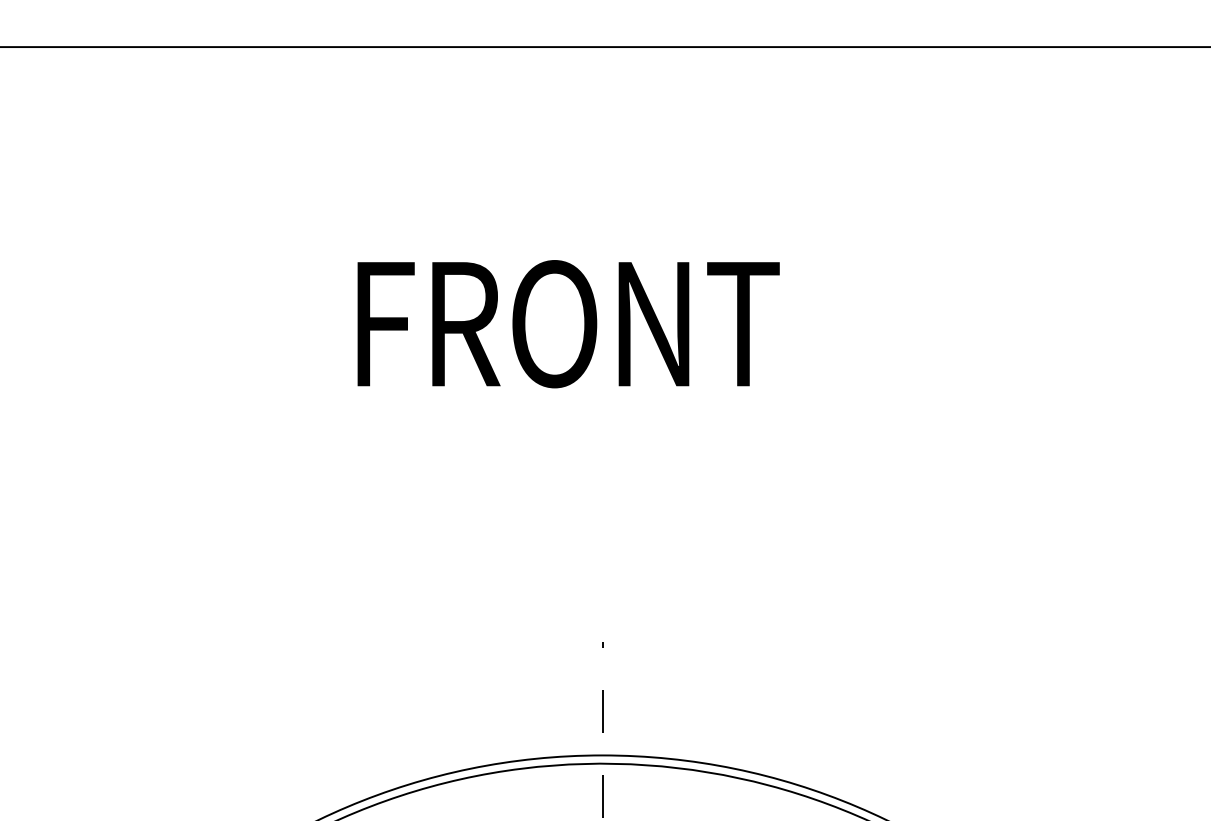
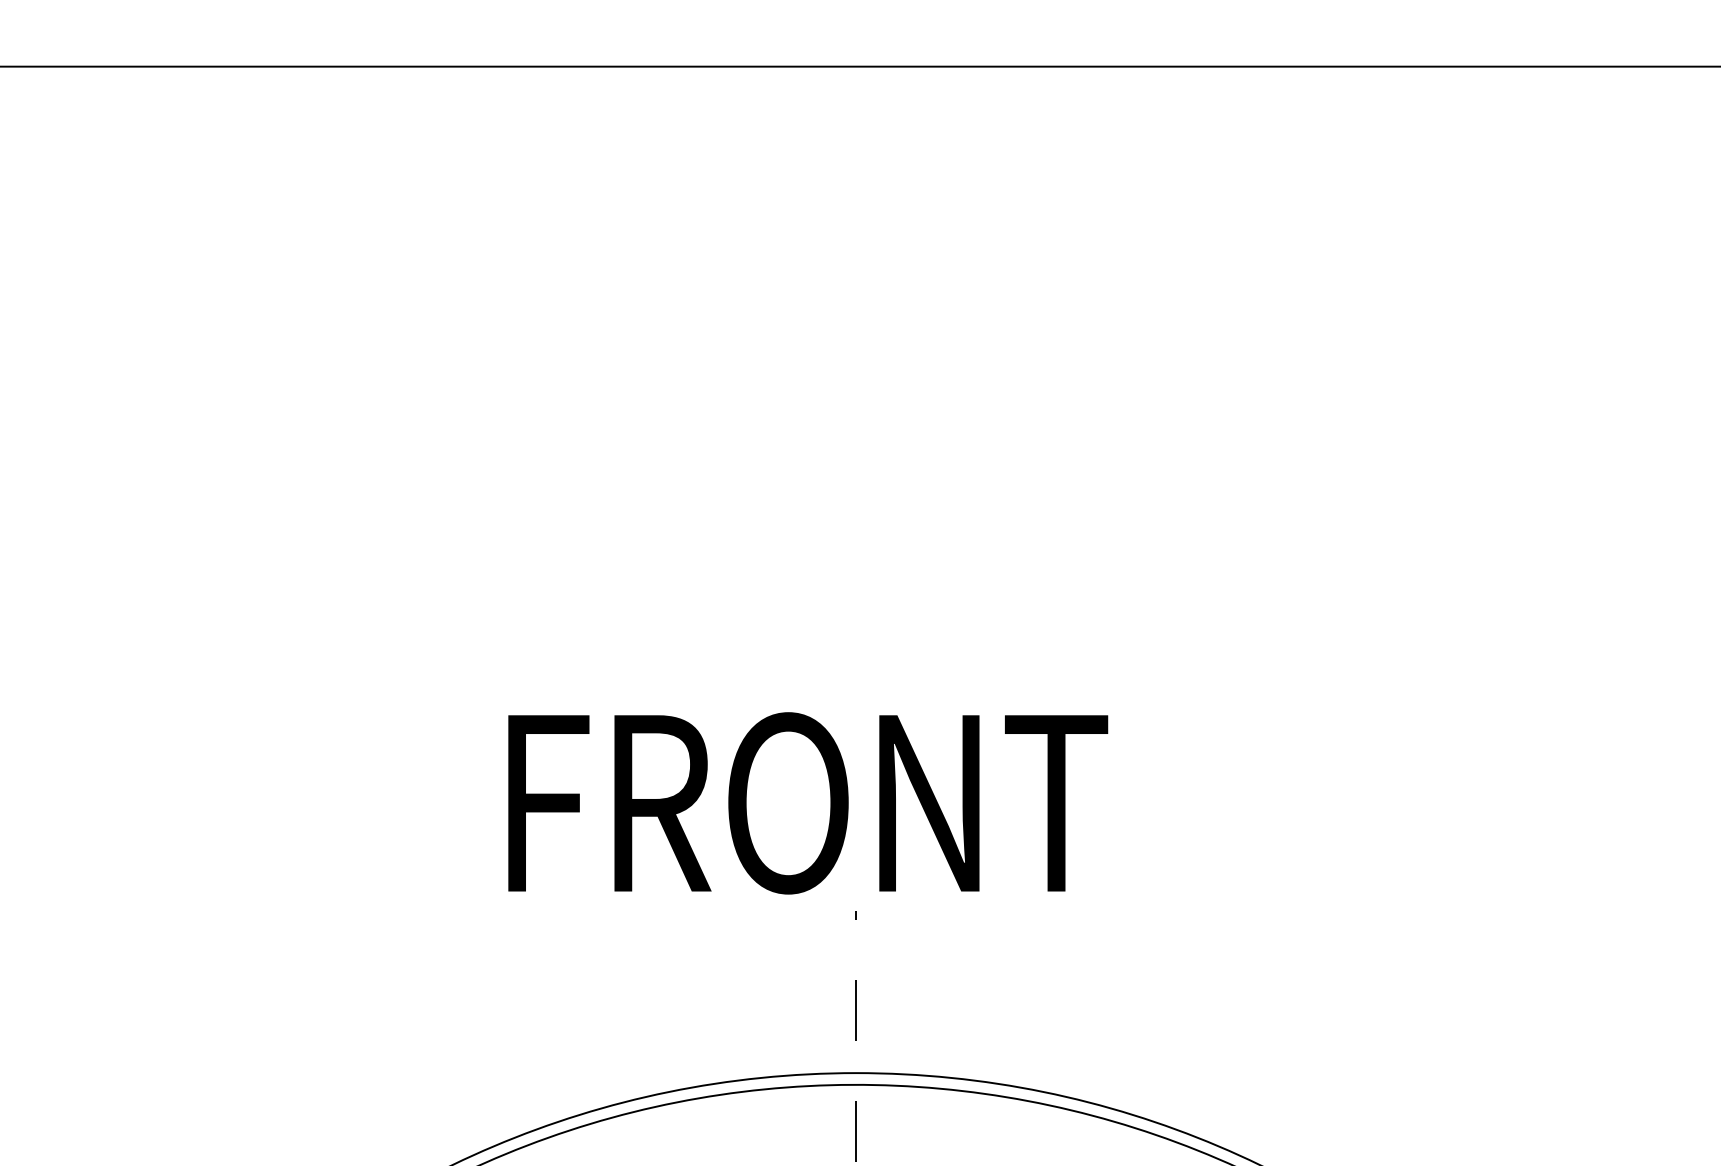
text: (568, 324) -> (808, 803), moved

